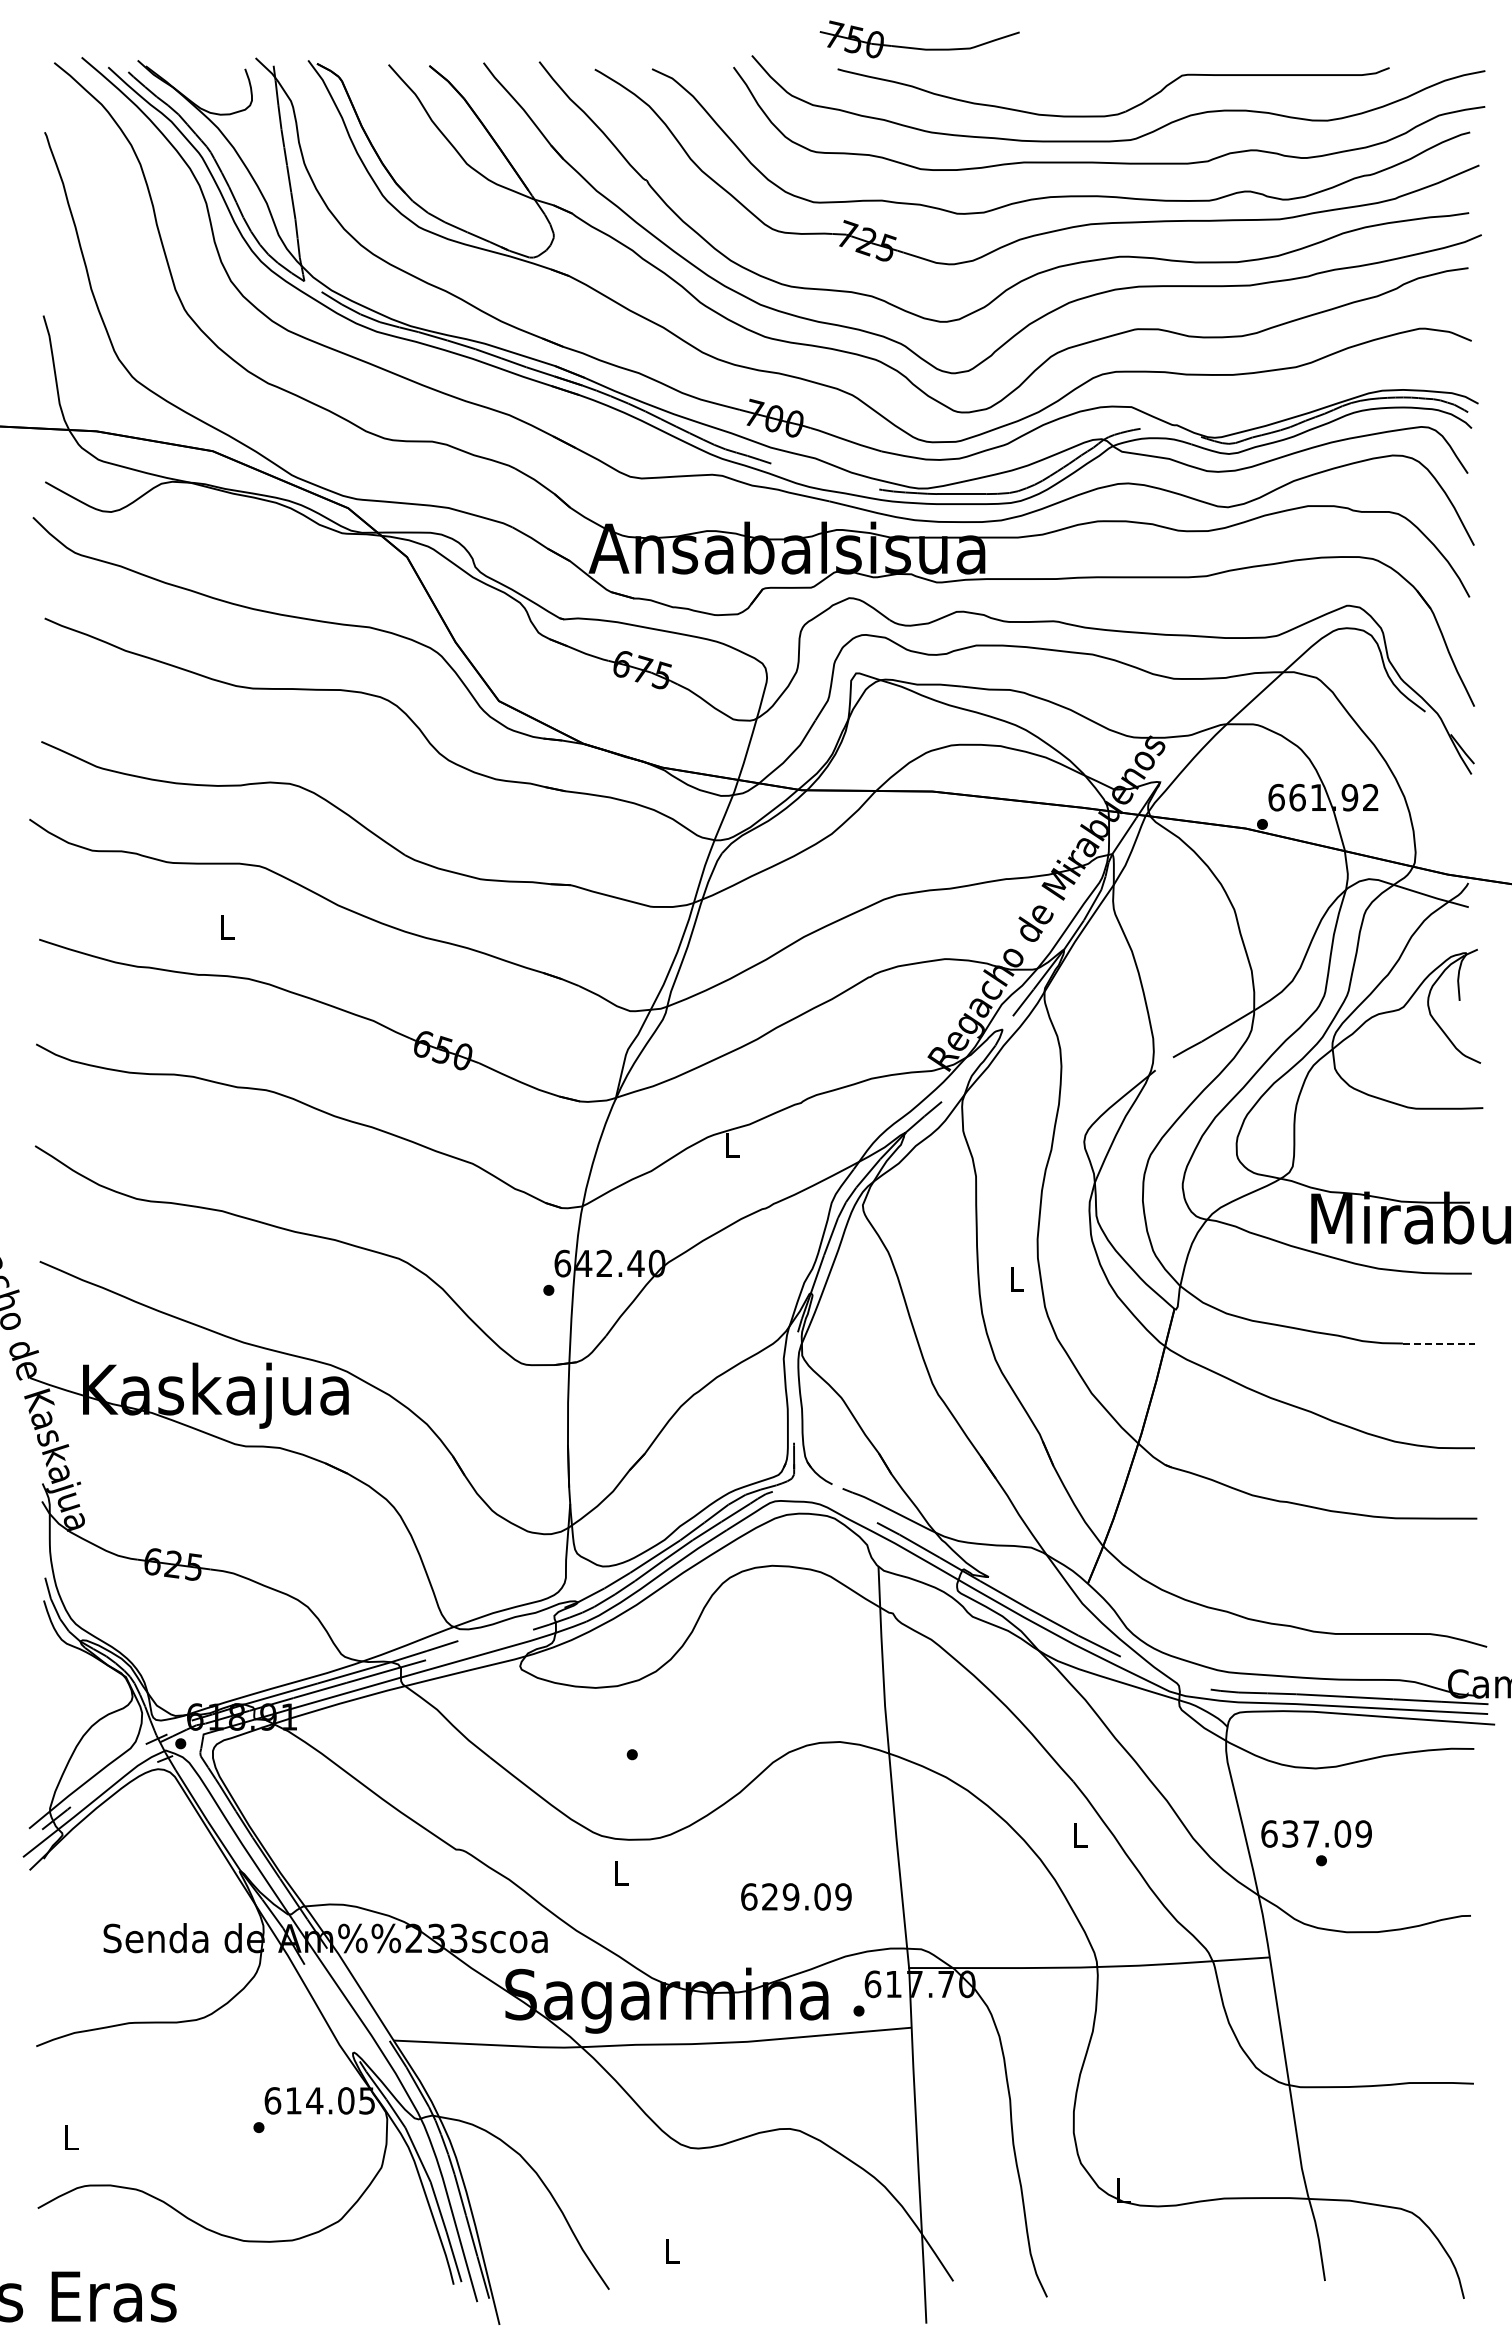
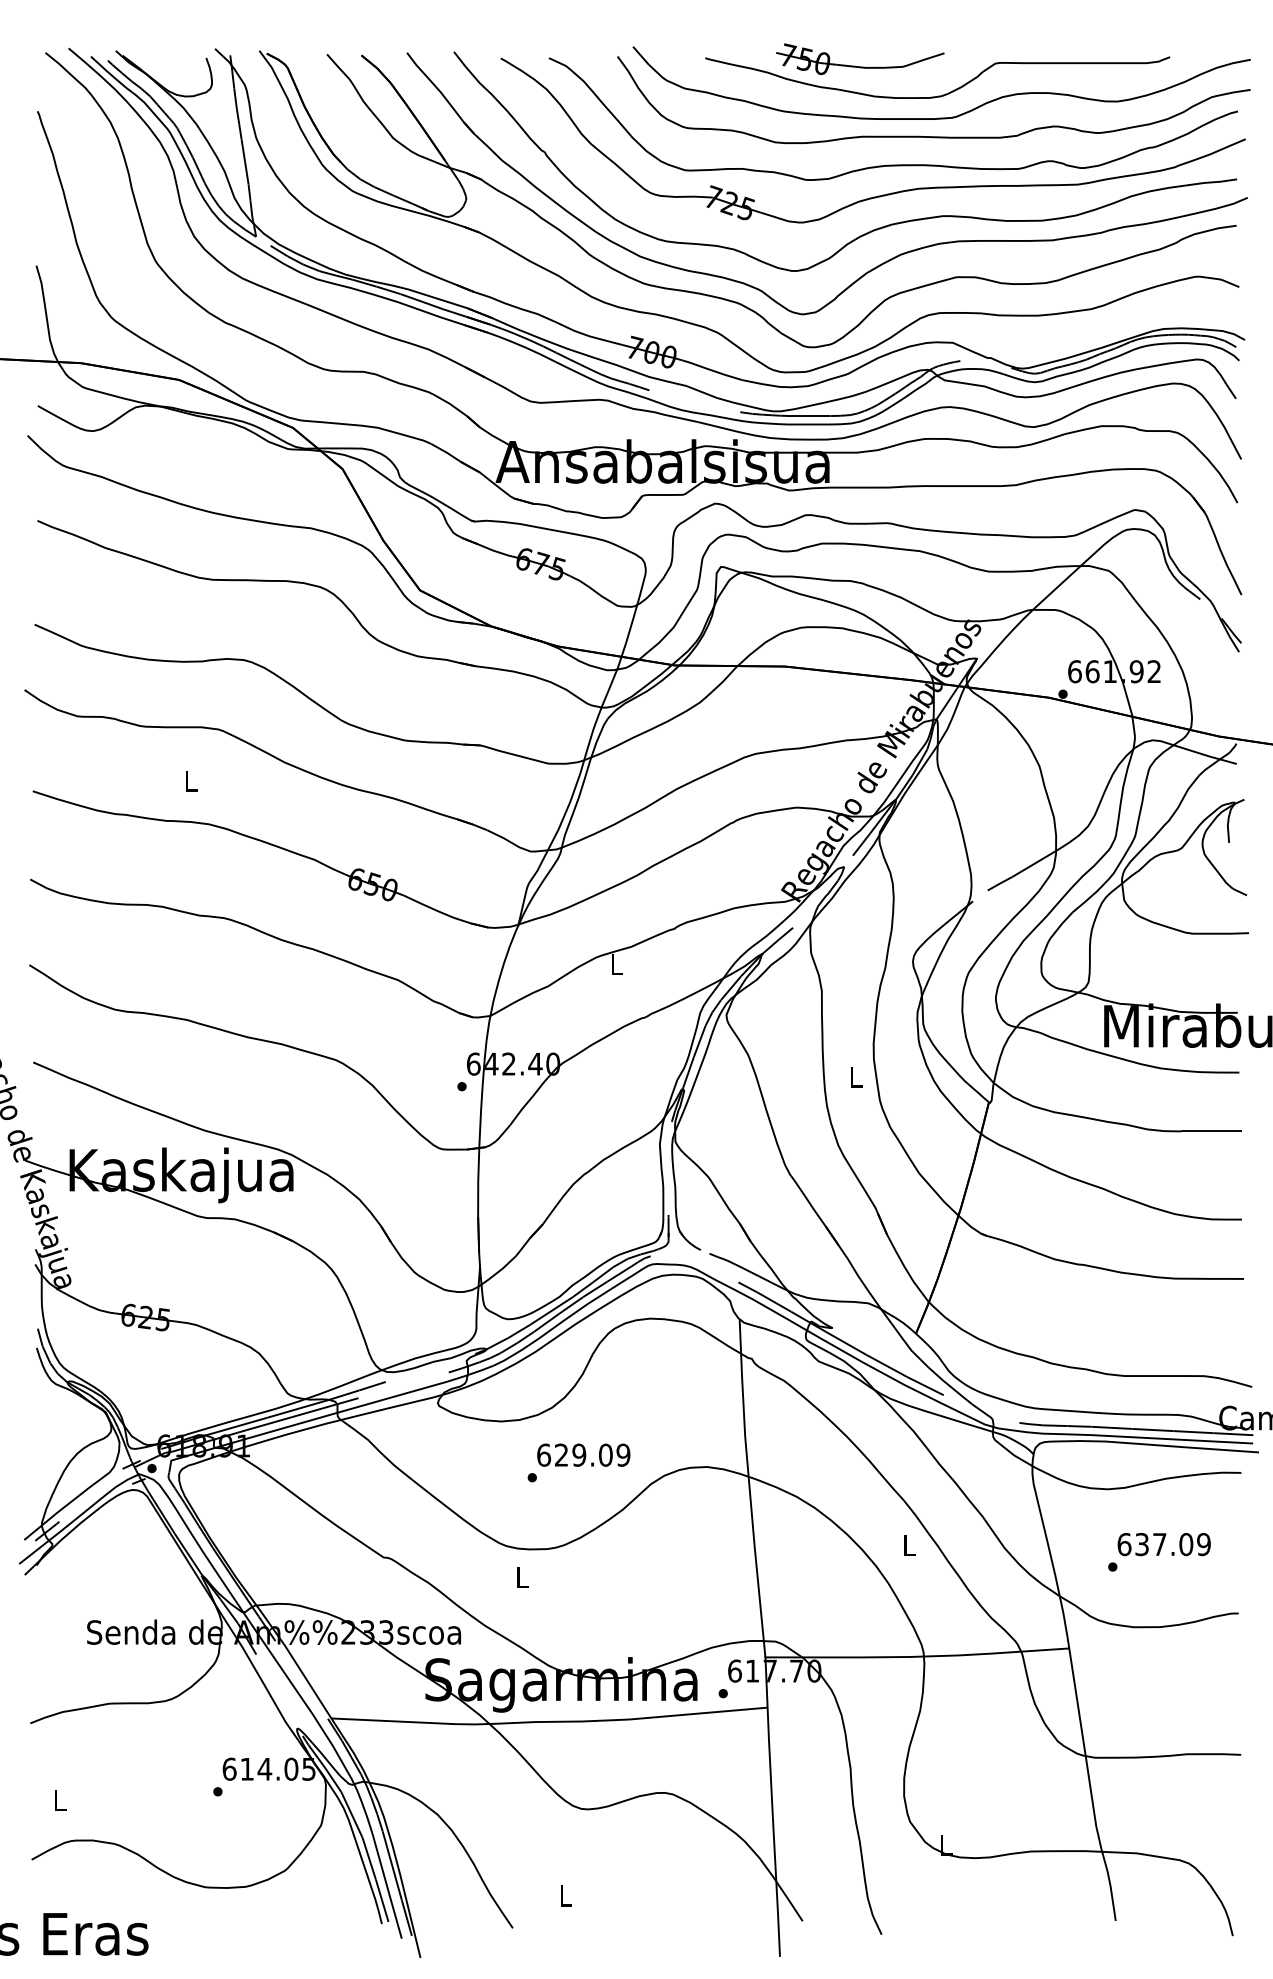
part: (917, 47) -> (858, 66), moved
line: (1438, 1343) -> (1211, 1131), dashed -> solid
text: (1316, 1833) -> (1164, 1544), moved
text: (796, 1896) -> (583, 1454), moved

